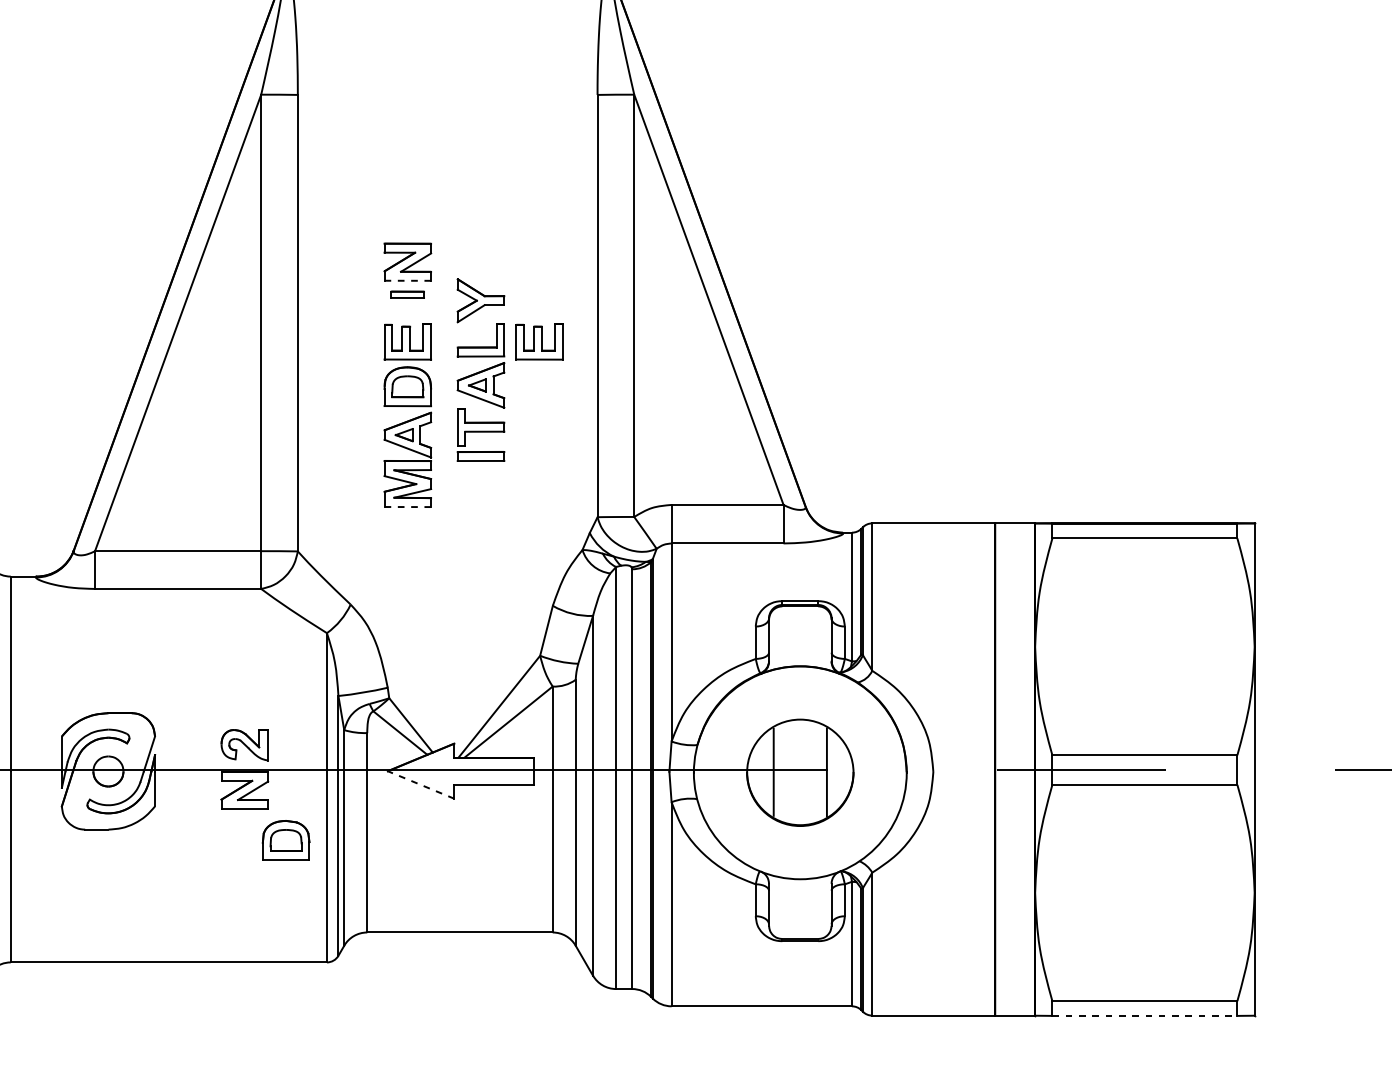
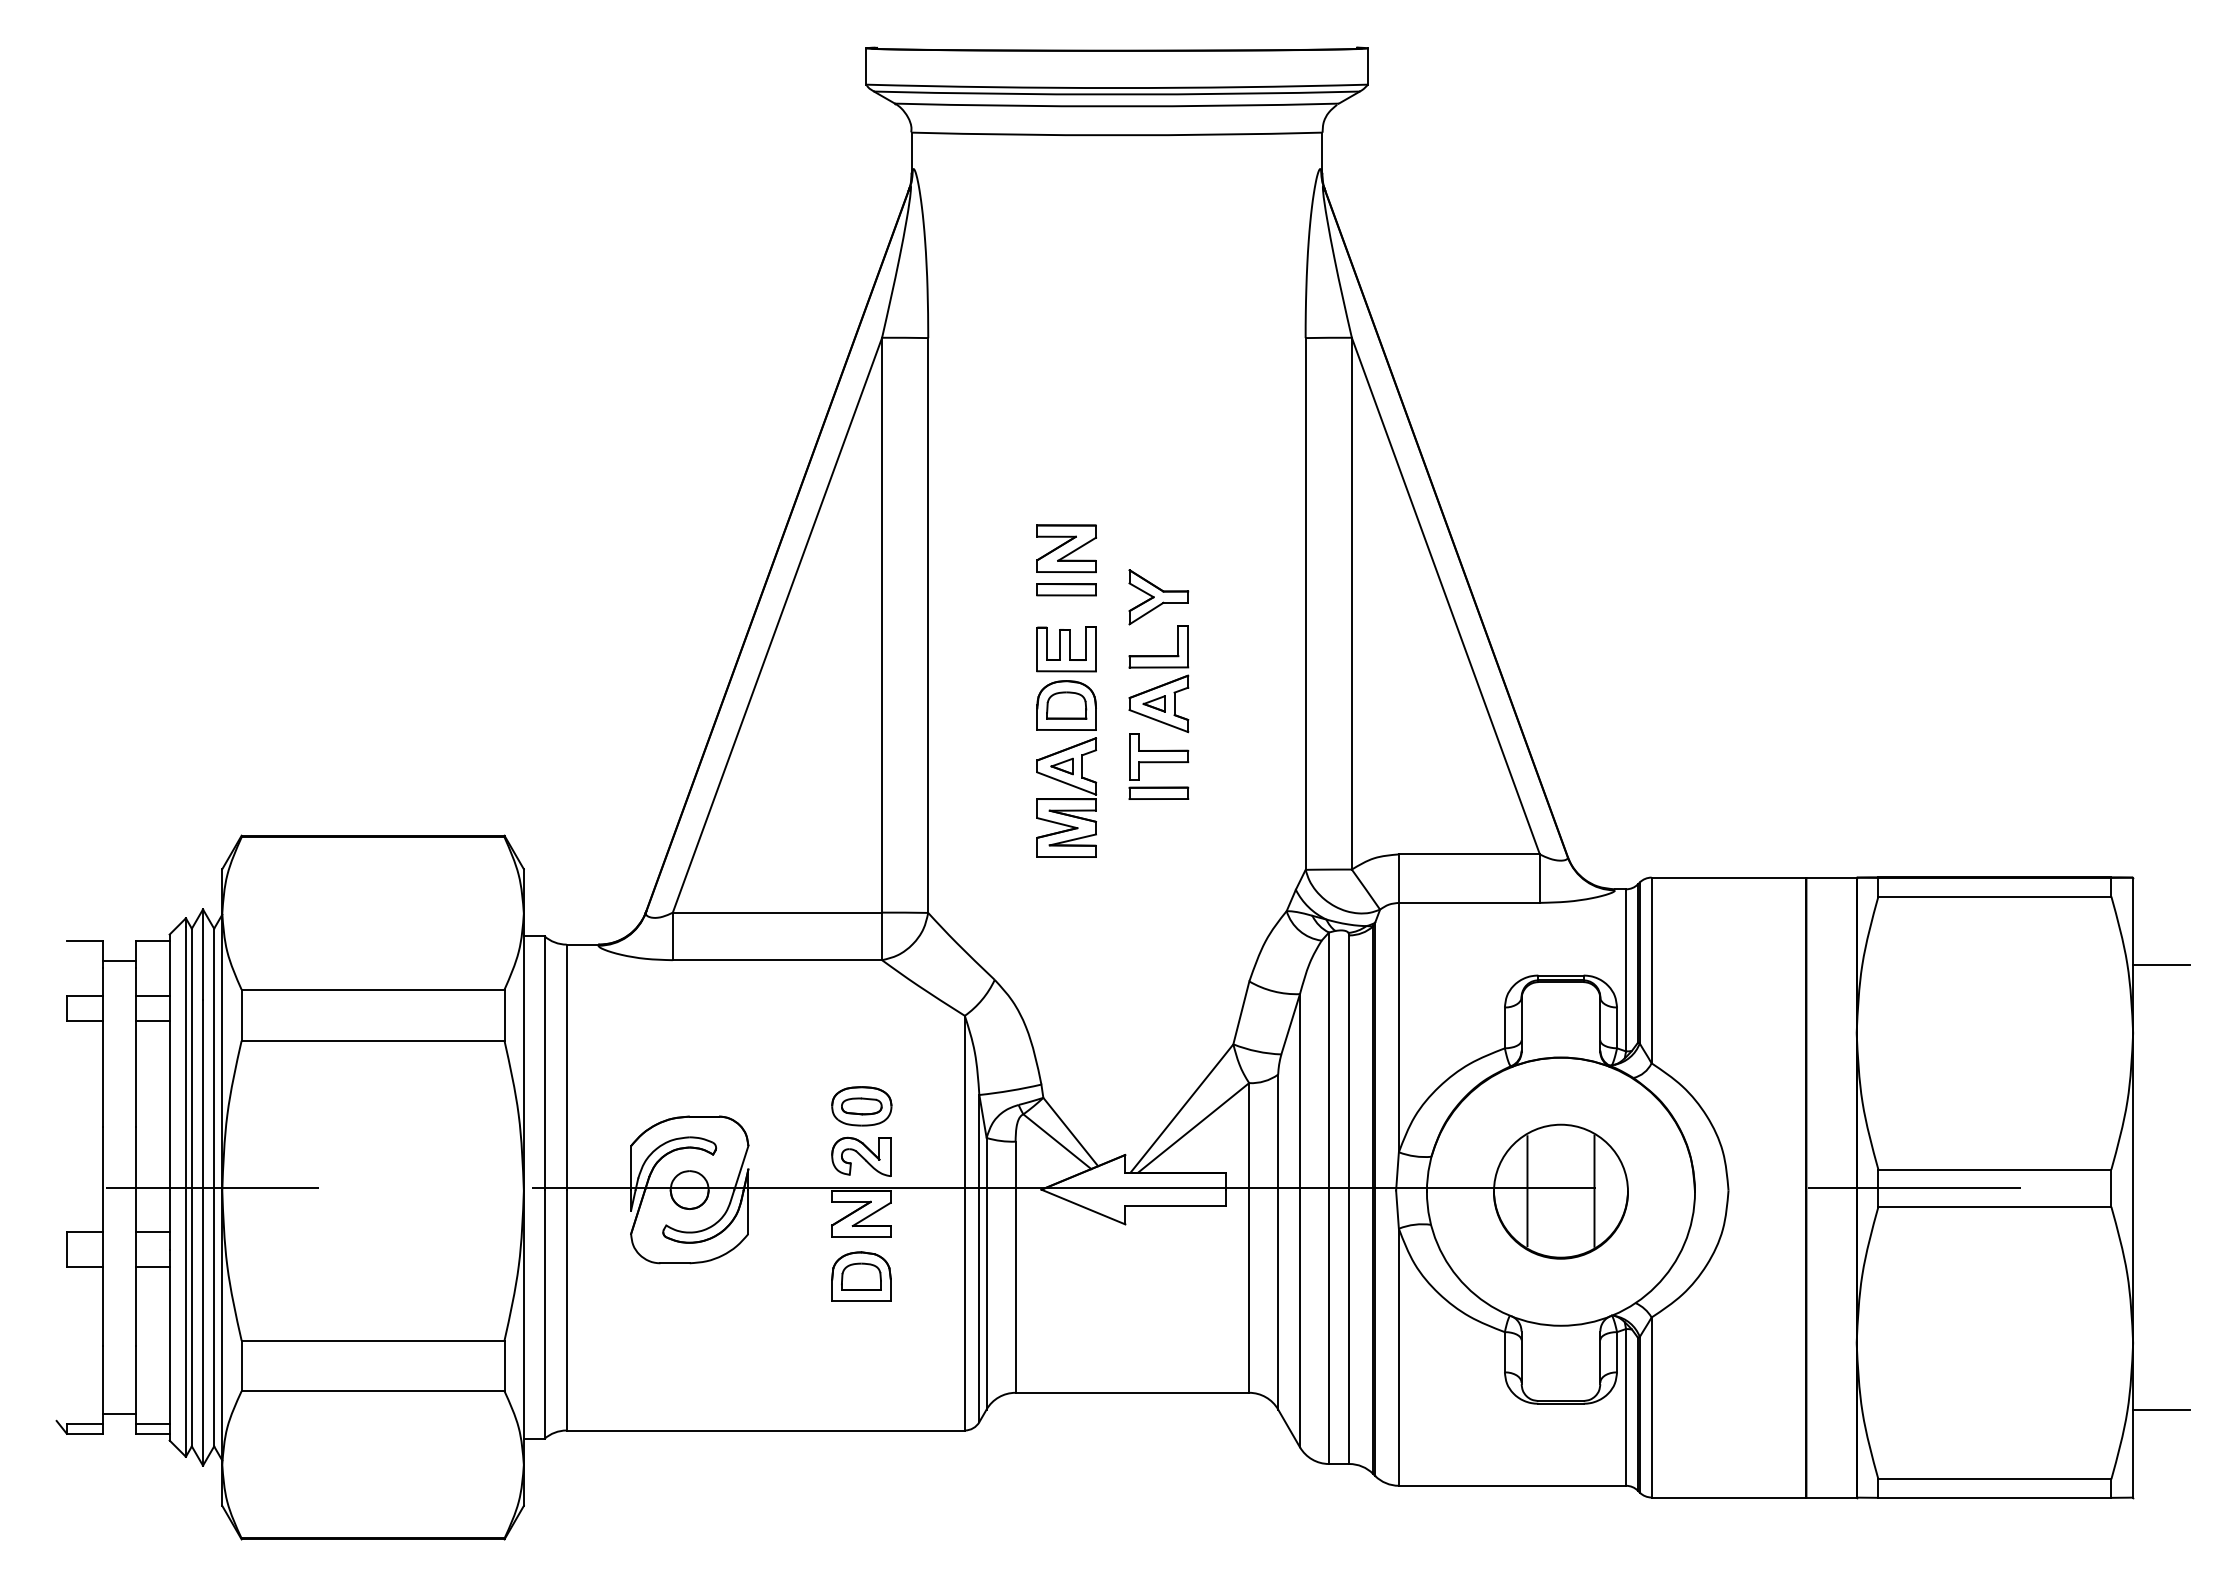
line: (407, 281) -> (1066, 572), dashed -> solid
part: (407, 294) -> (1066, 589), size x1.43
part: (539, 342) -> (1232, 649), removed
line: (407, 507) -> (1066, 857), dashed -> solid
line: (1277, 592) -> (2161, 964), added
part: (244, 705) -> (861, 1106), added
line: (421, 784) -> (1083, 1206), dashed -> solid
part: (286, 840) -> (861, 1276), moved
line: (1277, 946) -> (2161, 1410), added
line: (1145, 1015) -> (1995, 1497), dashed -> solid

